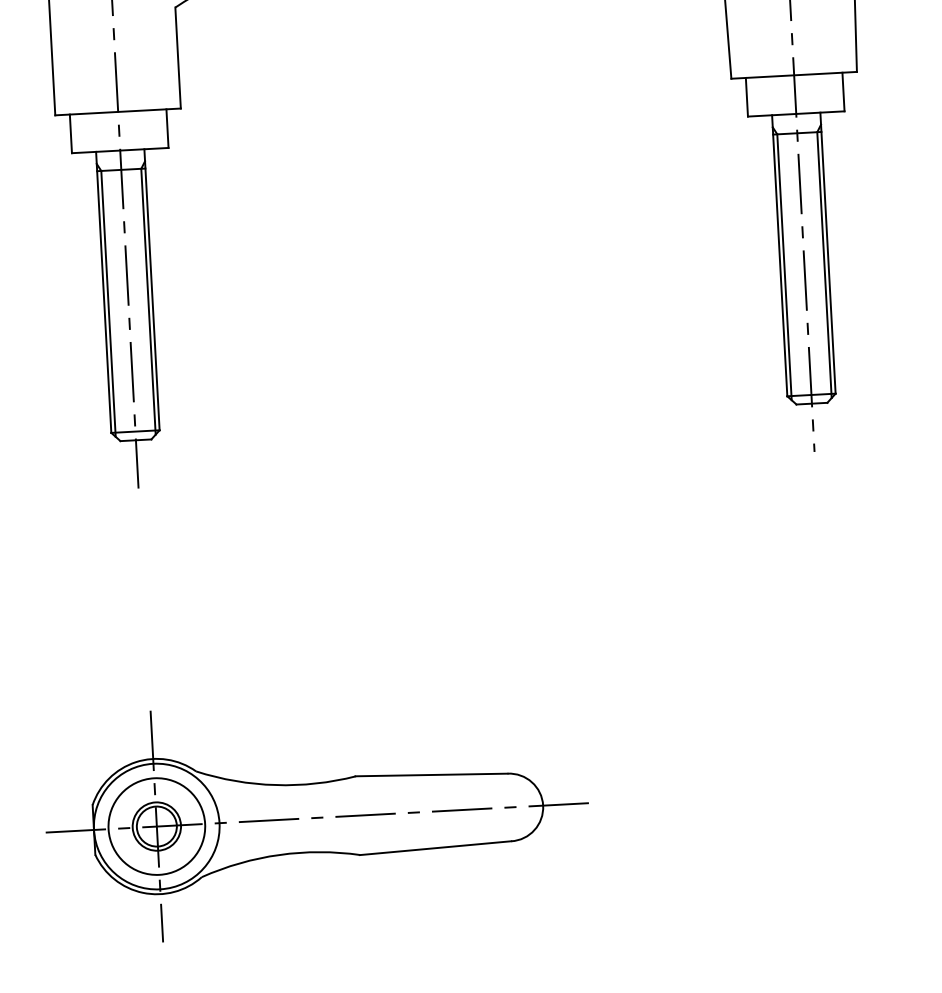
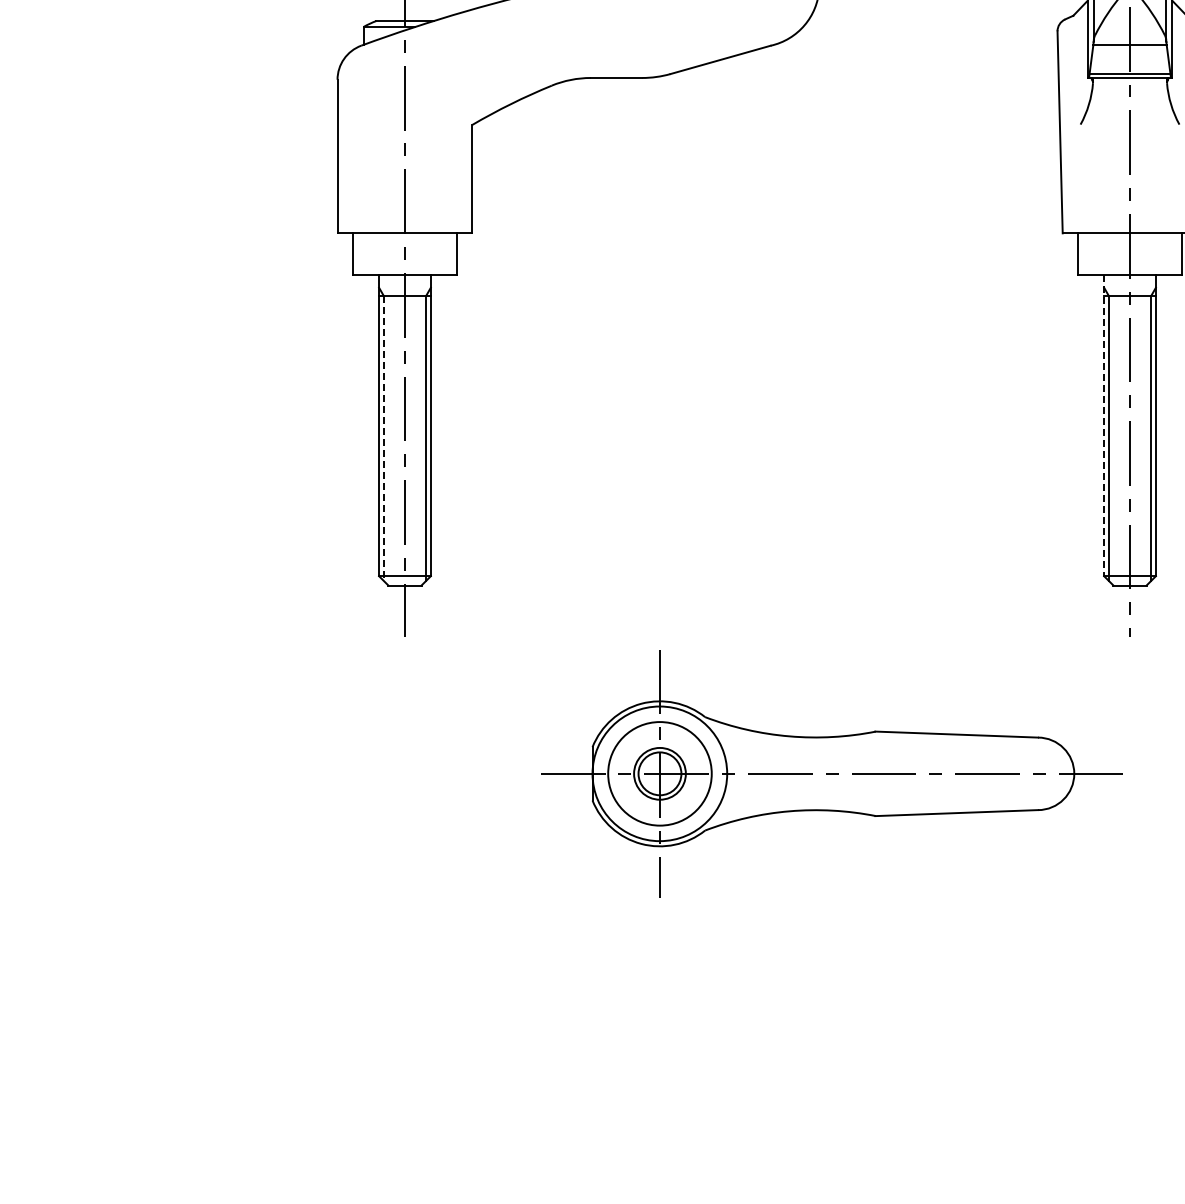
line: (780, 255) -> (1104, 425), solid -> dashed
line: (108, 304) -> (383, 438), solid -> dashed
part: (316, 817) -> (831, 773), moved

